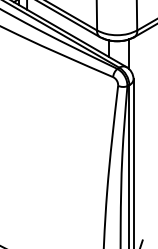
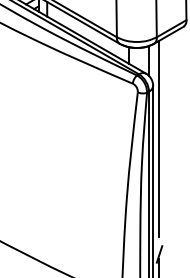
line: (138, 133) -> (158, 139), added

